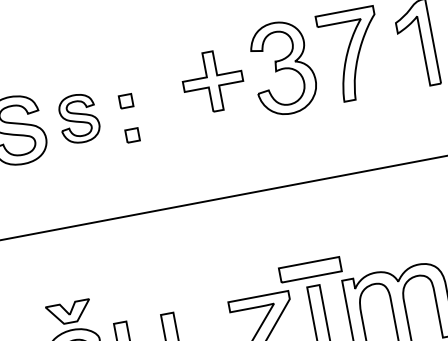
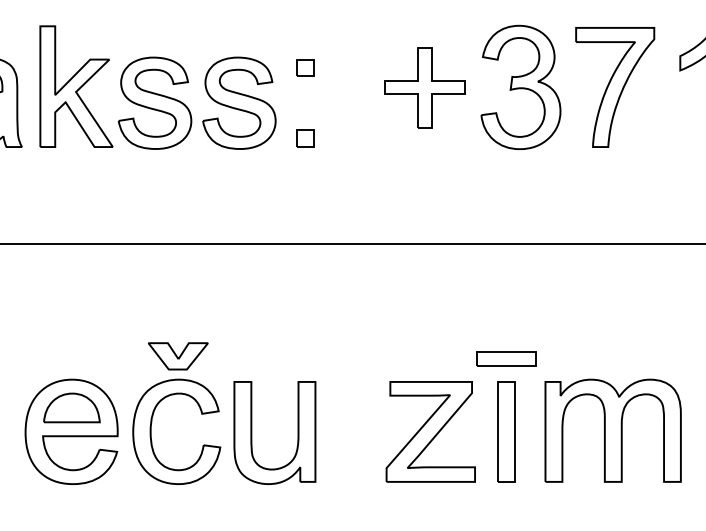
part: (125, 100) -> (305, 67), moved
part: (78, 118) -> (239, 102), size x1.43
part: (310, 268) -> (506, 358), size x0.71

